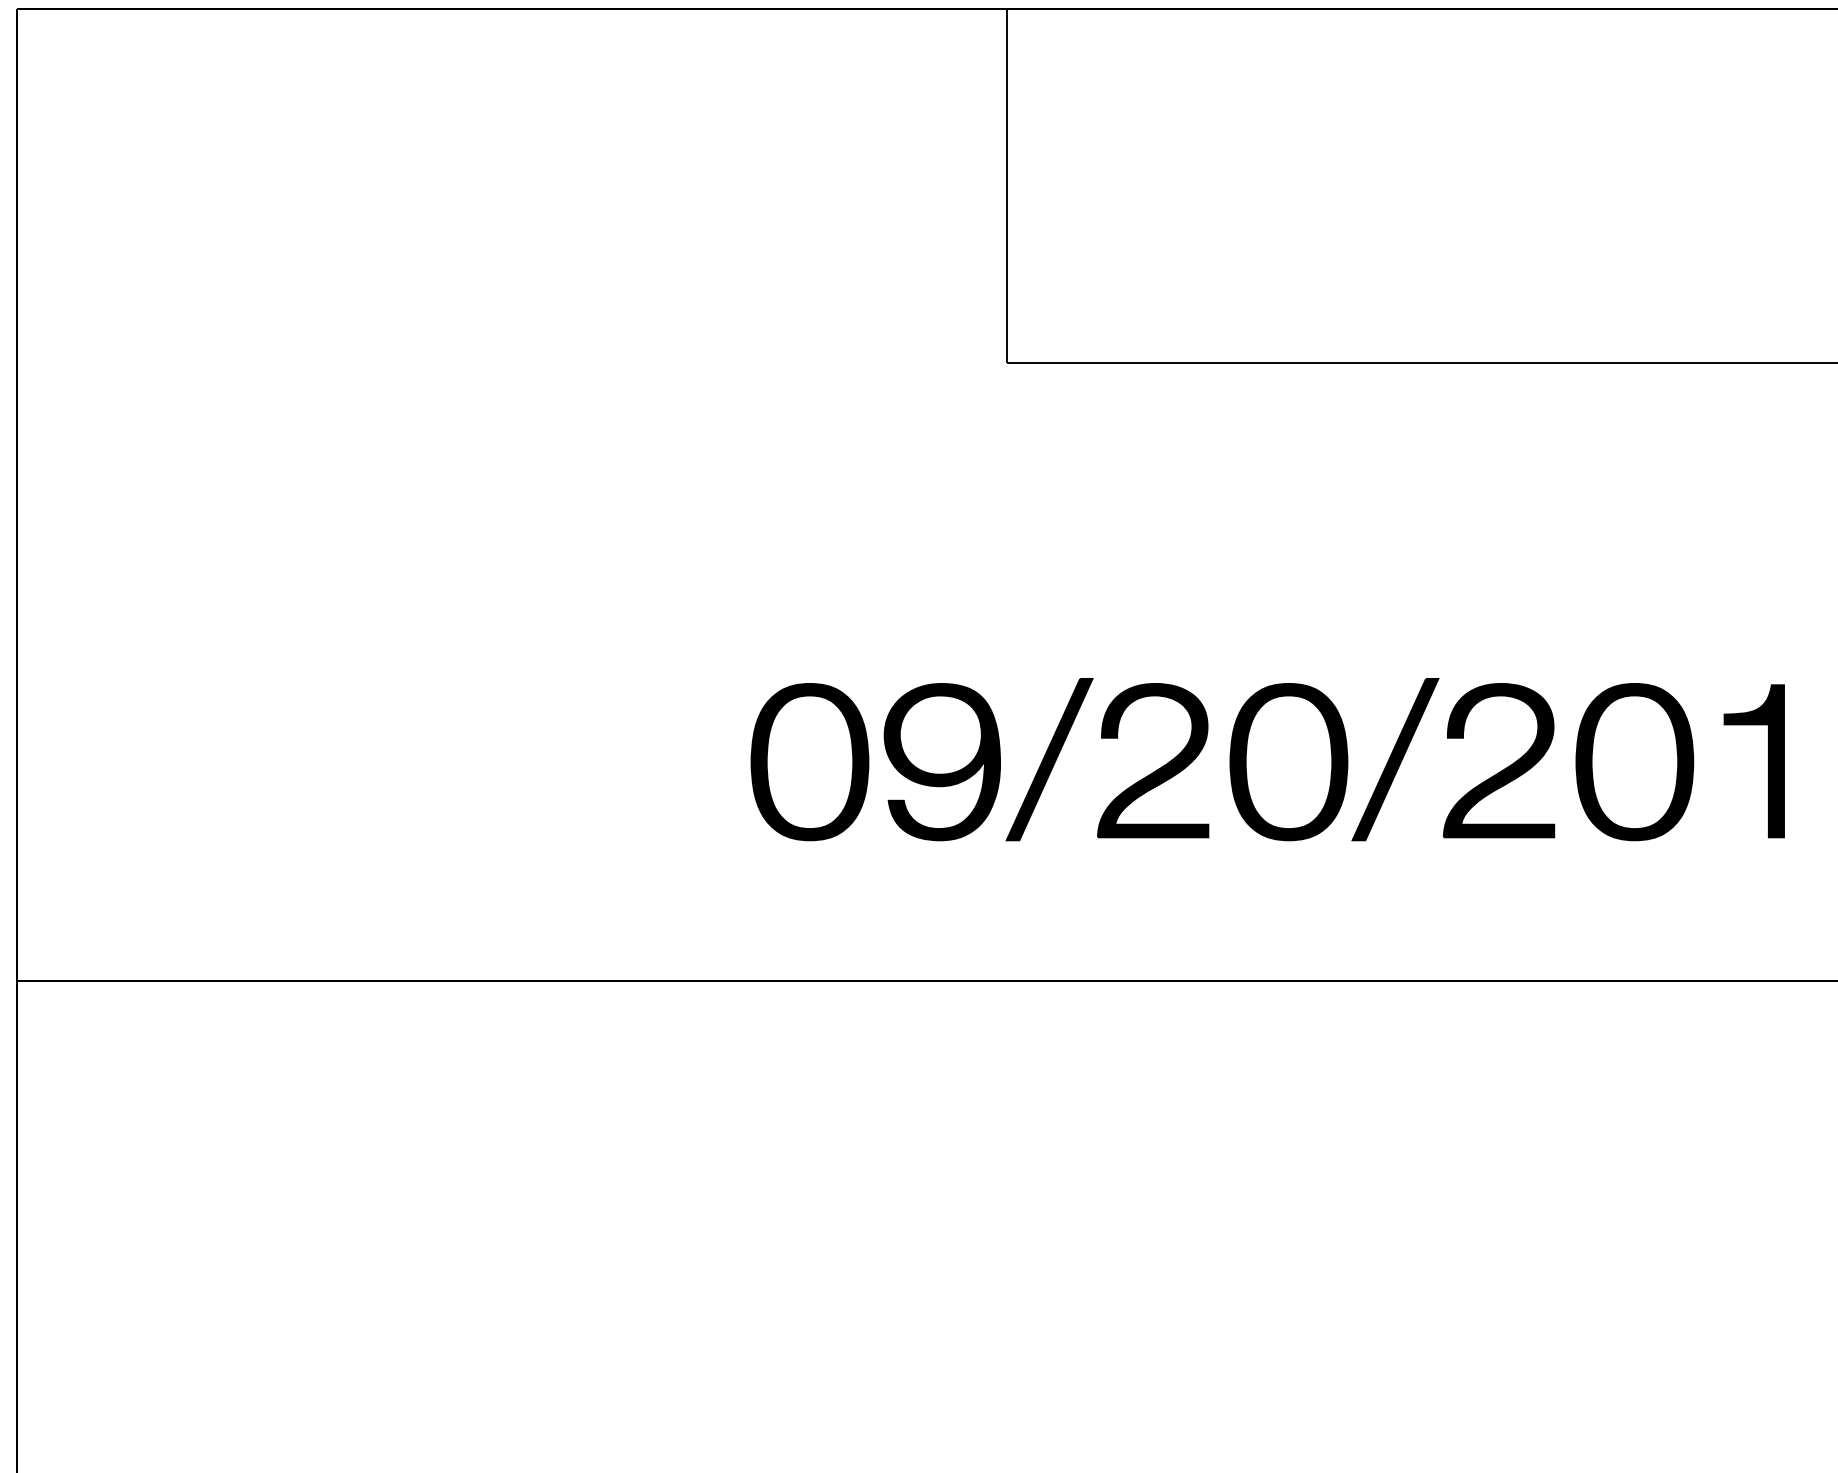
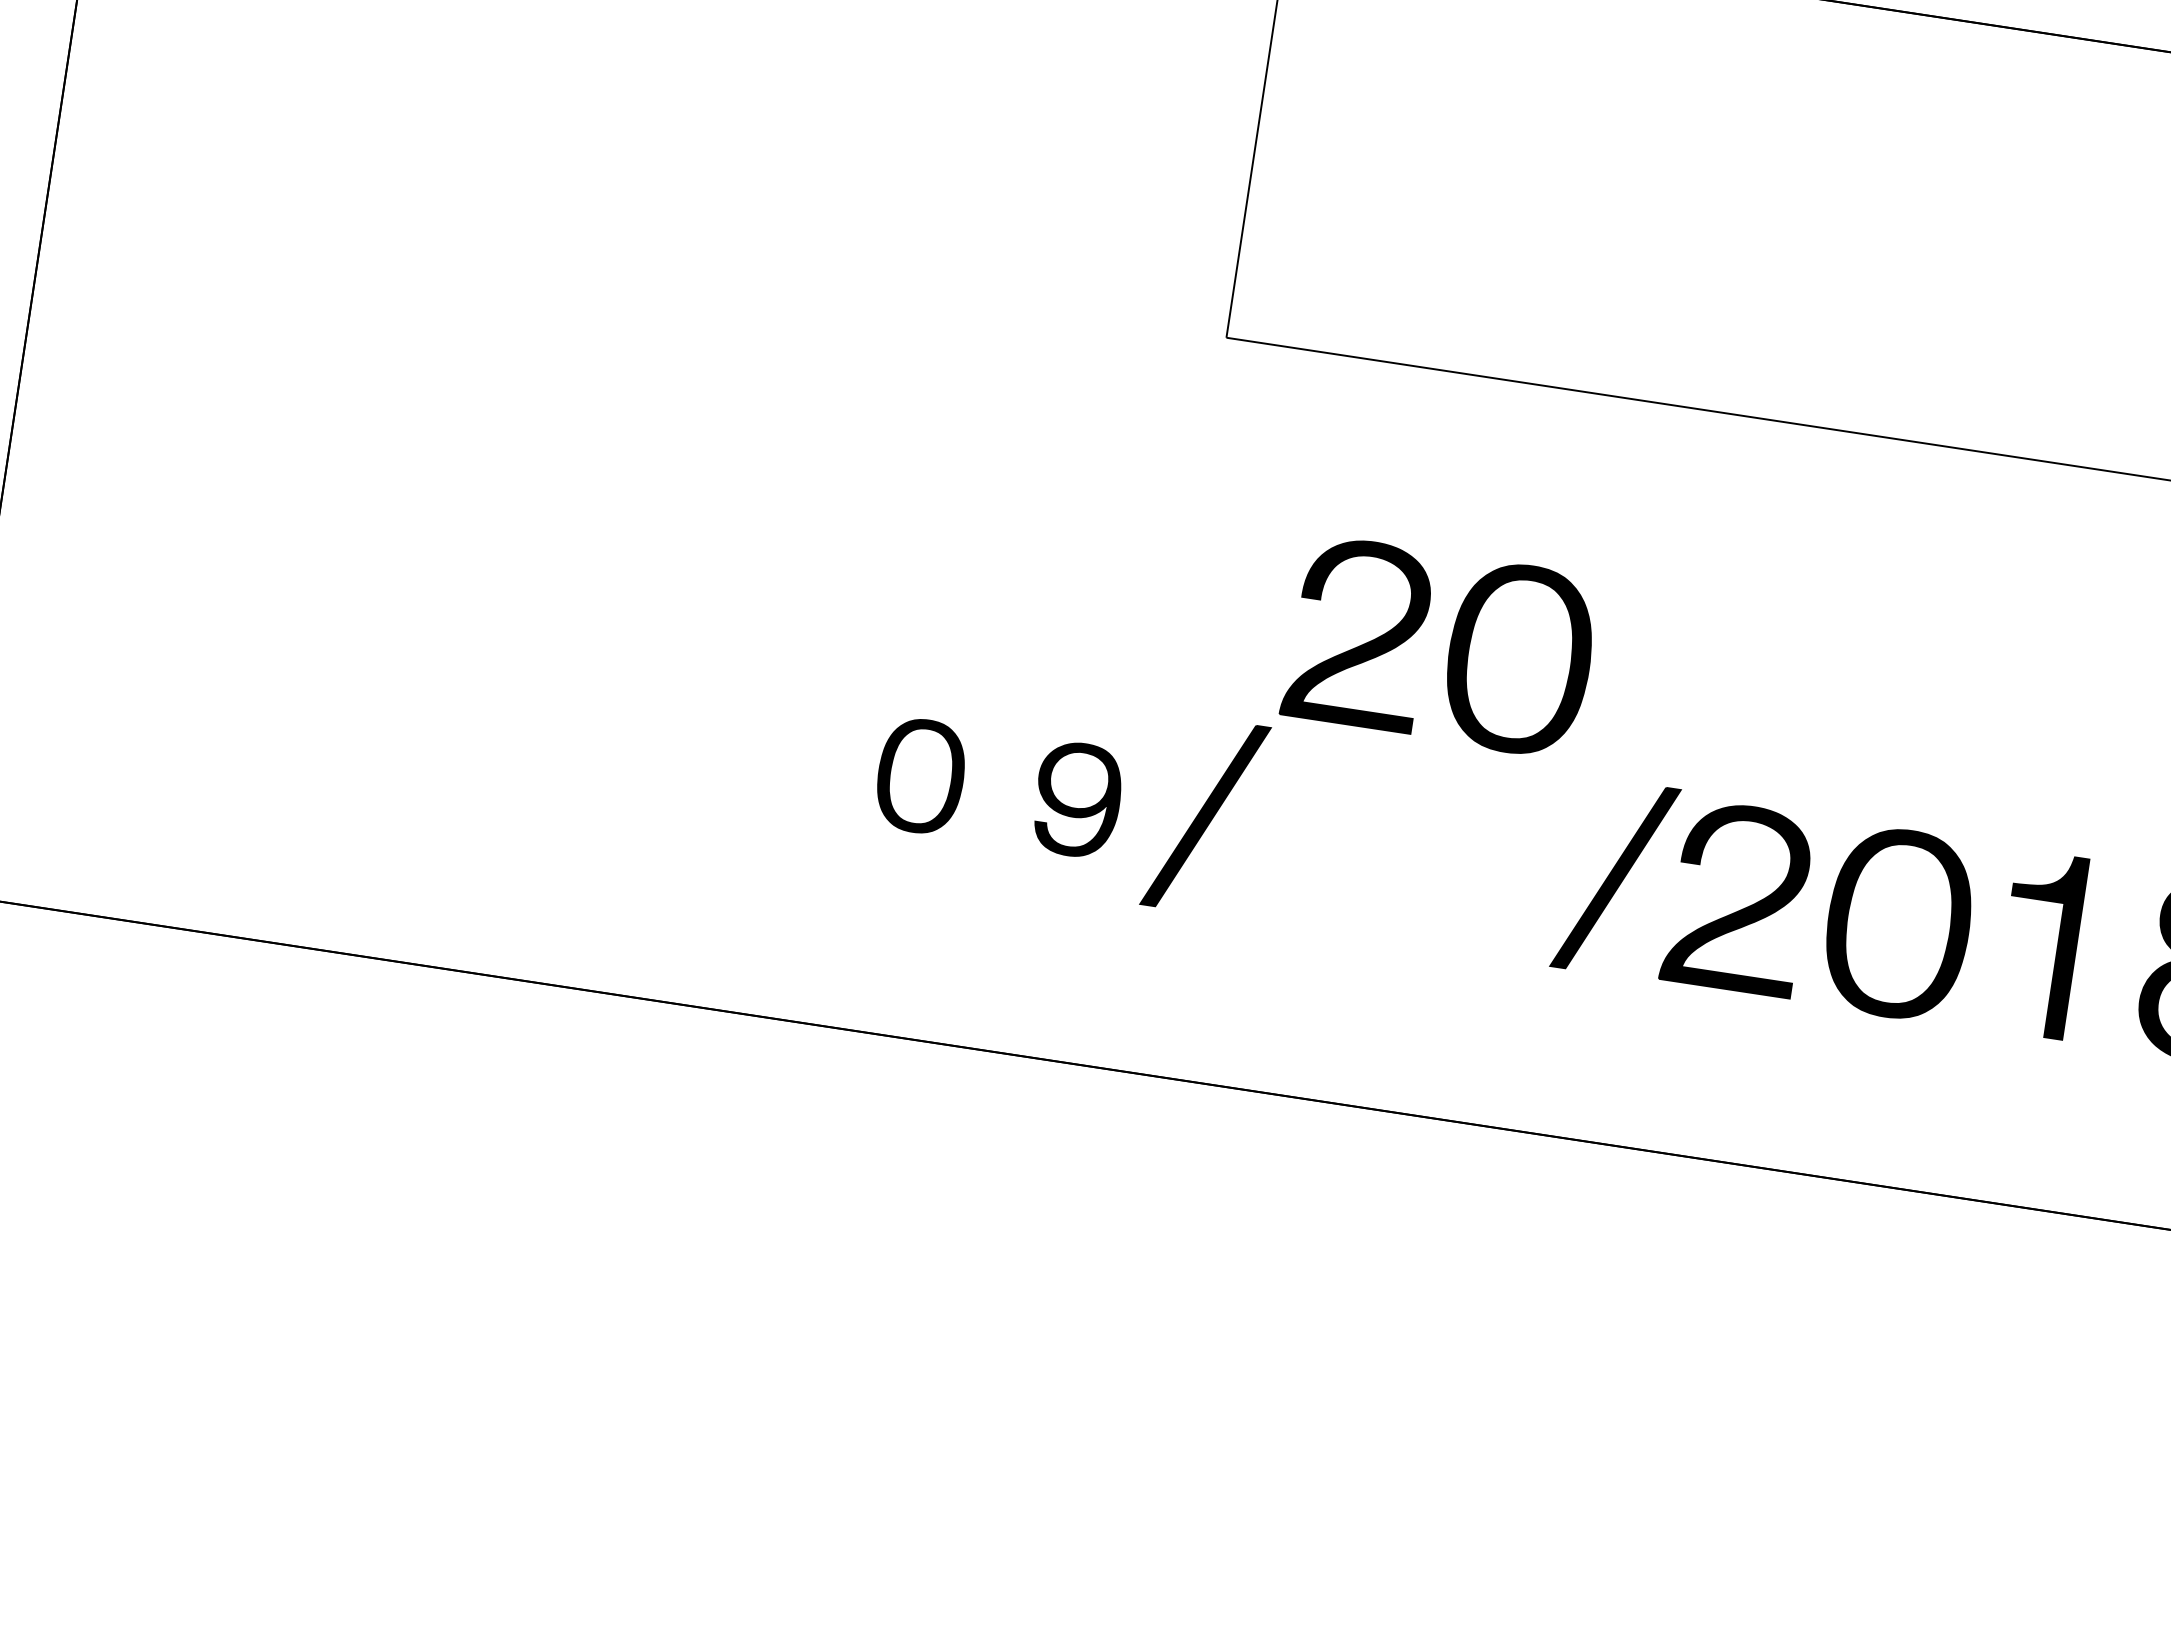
part: (809, 762) -> (920, 776), size x0.6
part: (941, 762) -> (1076, 800), size x0.6
part: (1229, 762) -> (1448, 648), moved

